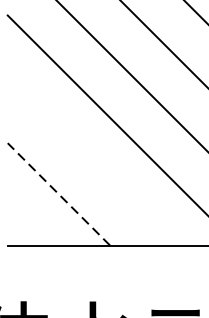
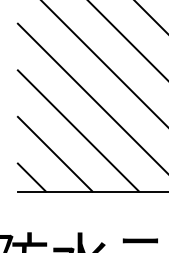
line: (90, 161) -> (78, 130), added
line: (59, 194) -> (55, 154), dashed -> solid
line: (26, 226) -> (31, 177), added

